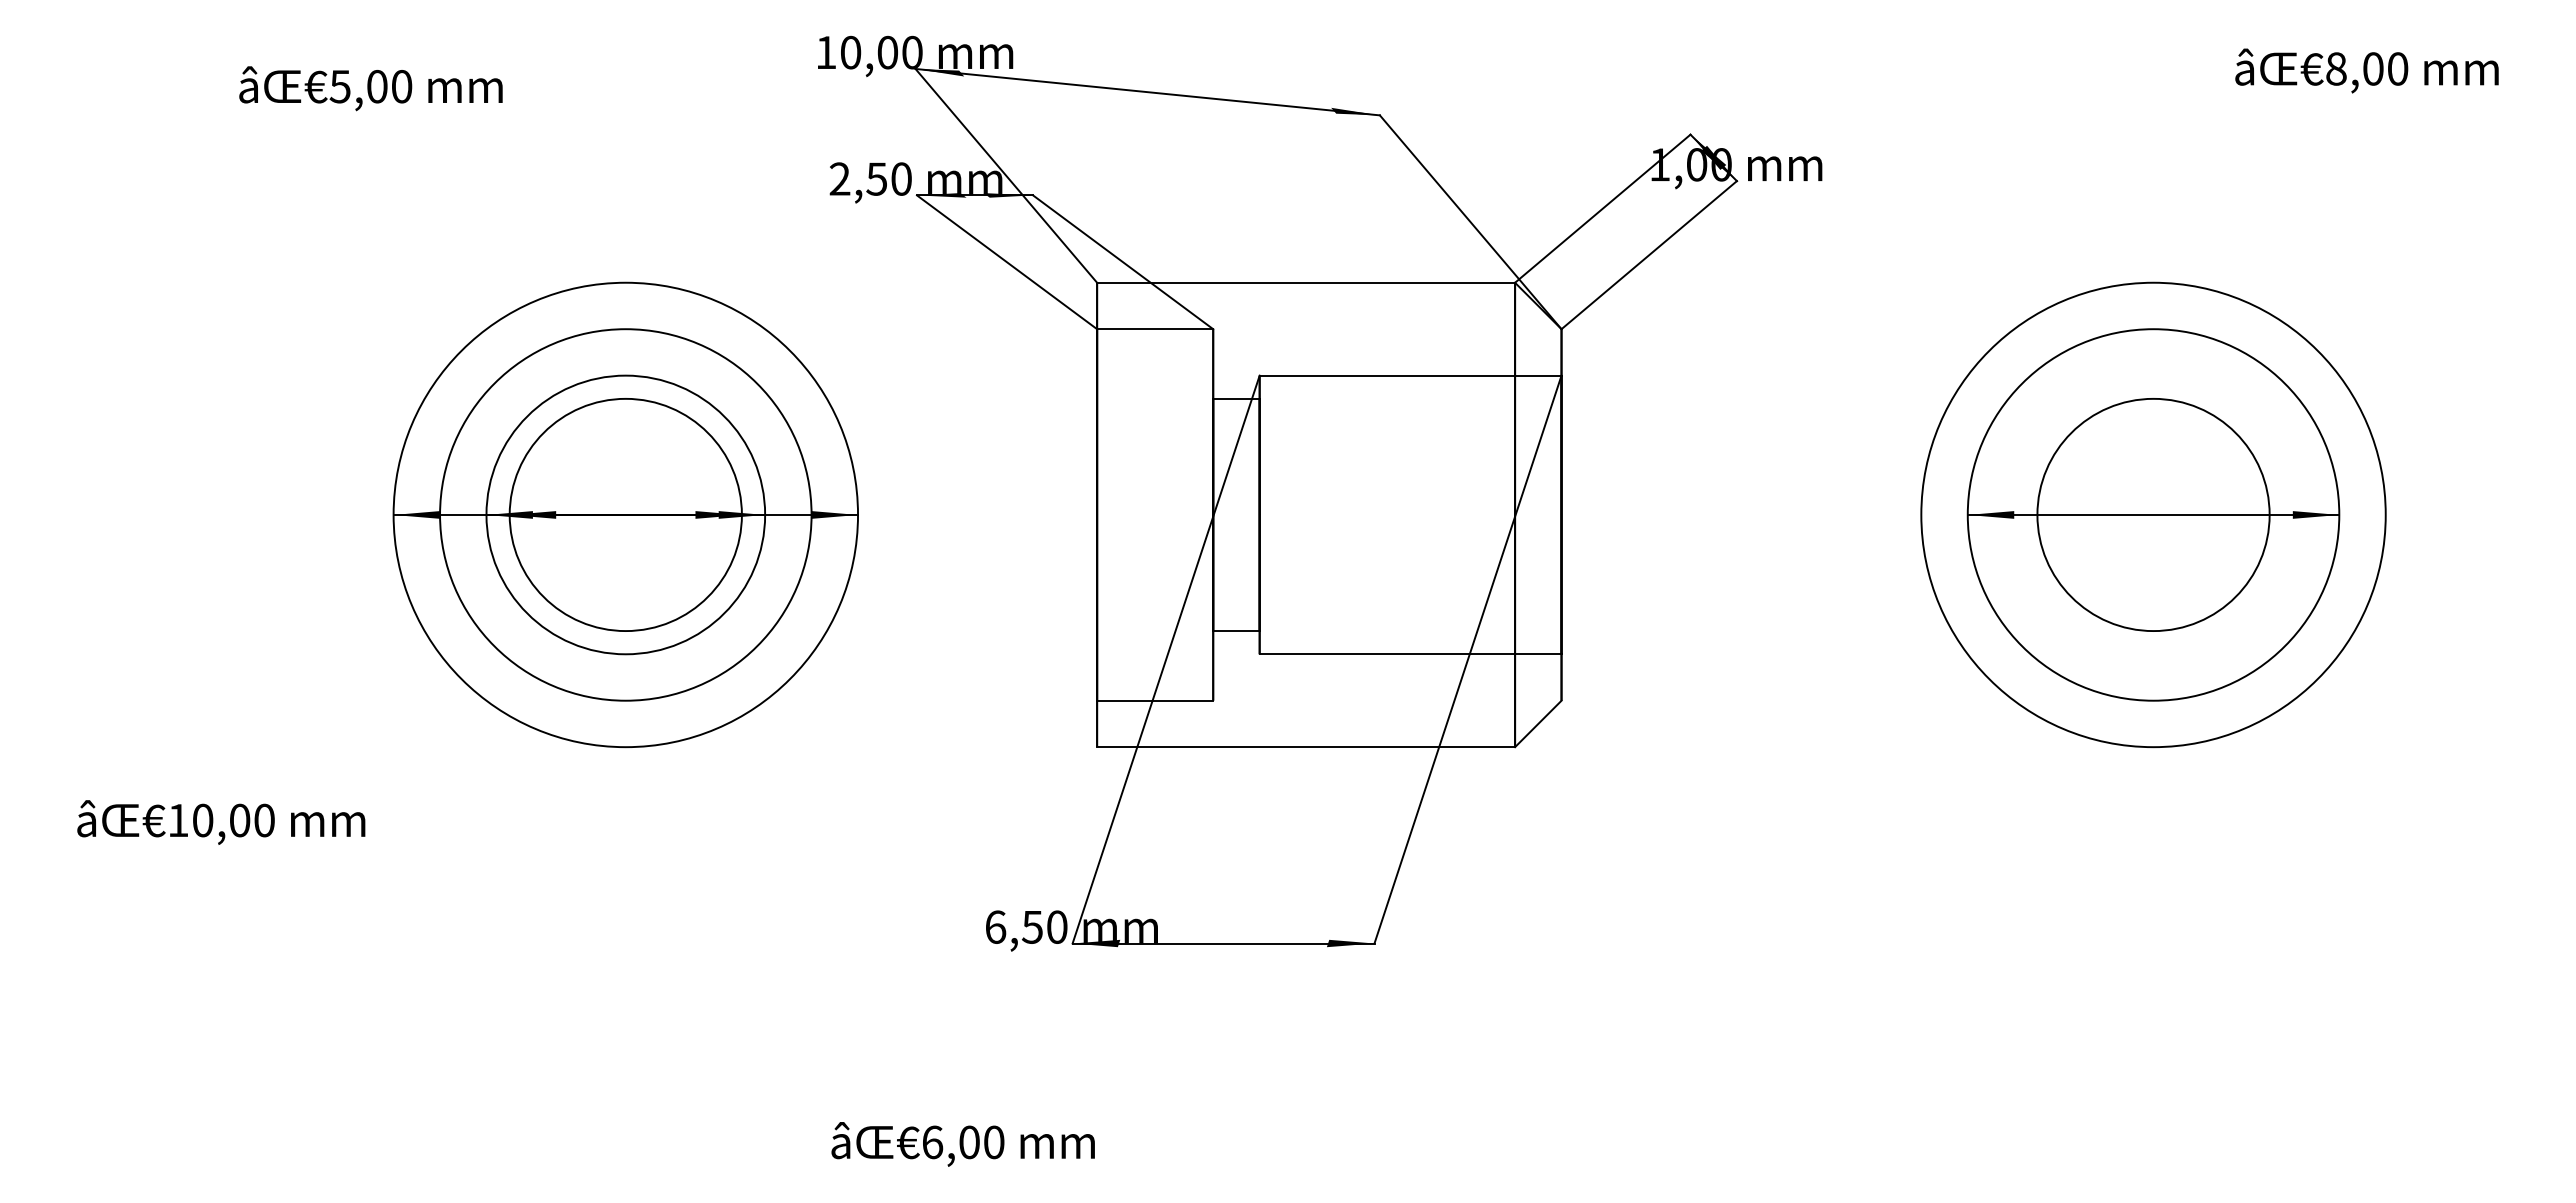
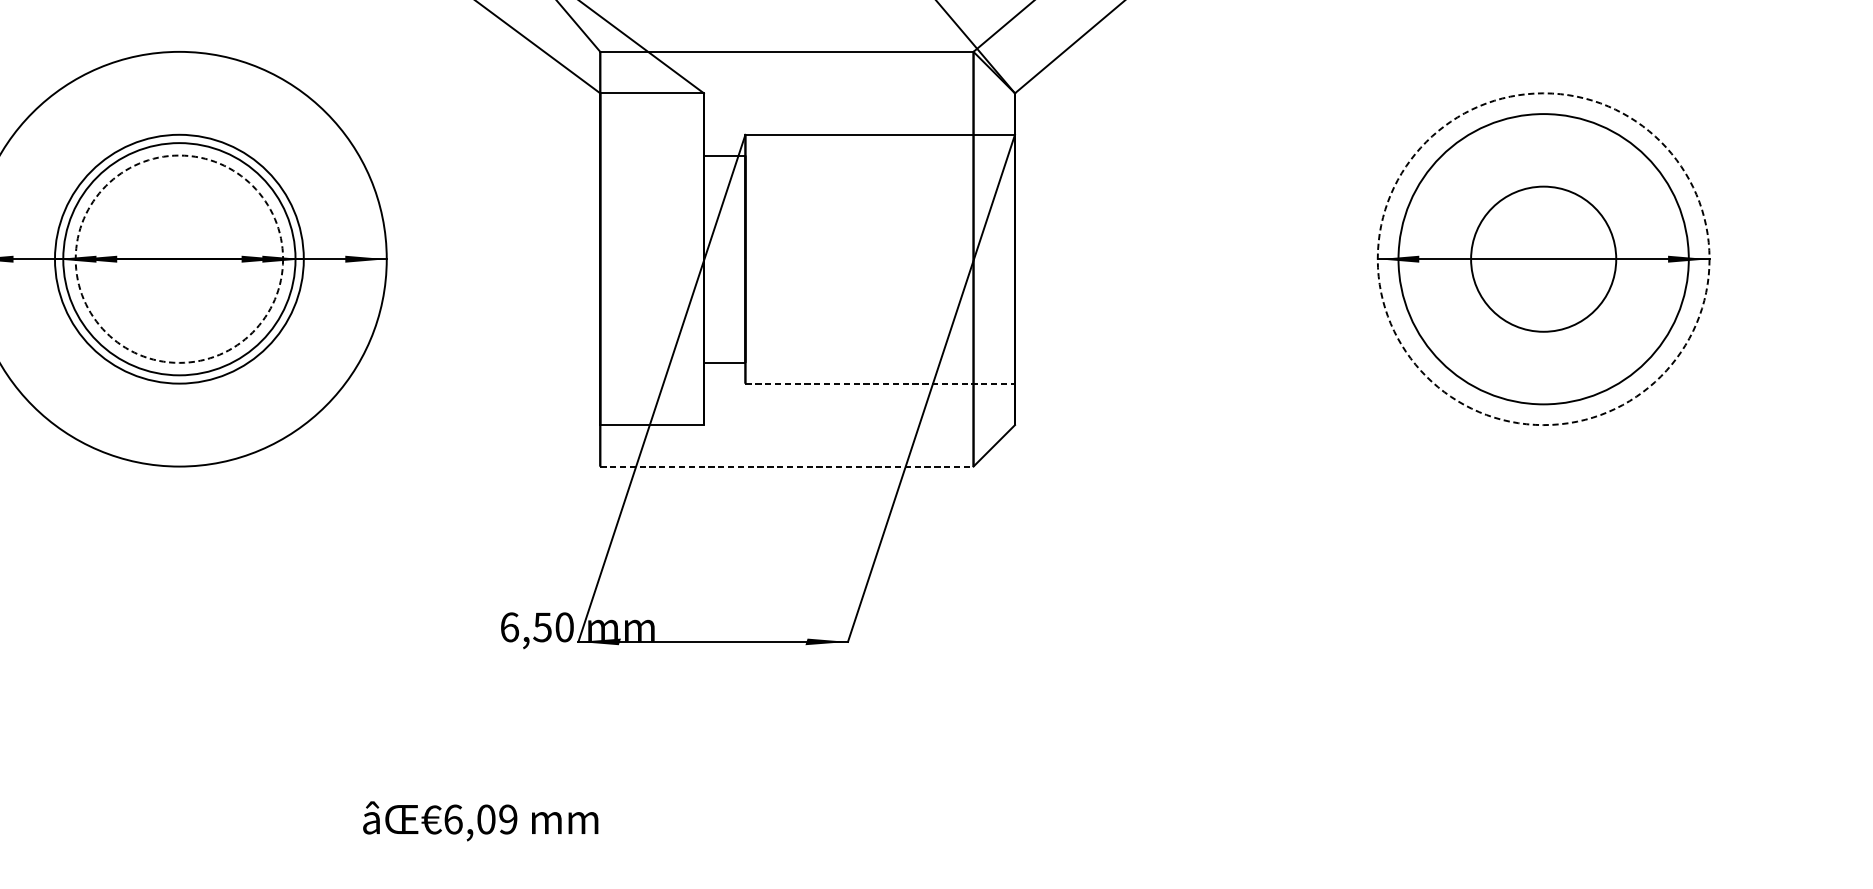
circle: (625, 514) -> (179, 258), size x0.7
circle: (625, 514) -> (179, 258), solid -> dashed
circle: (2153, 514) -> (1543, 258), size x0.7
circle: (2153, 514) -> (1543, 258), size x0.7
circle: (2153, 514) -> (1543, 258), solid -> dashed
line: (1410, 654) -> (880, 383), solid -> dashed
line: (1306, 747) -> (787, 466), solid -> dashed
text: (994, 1142) -> (508, 819), 6,00 -> 6,09

